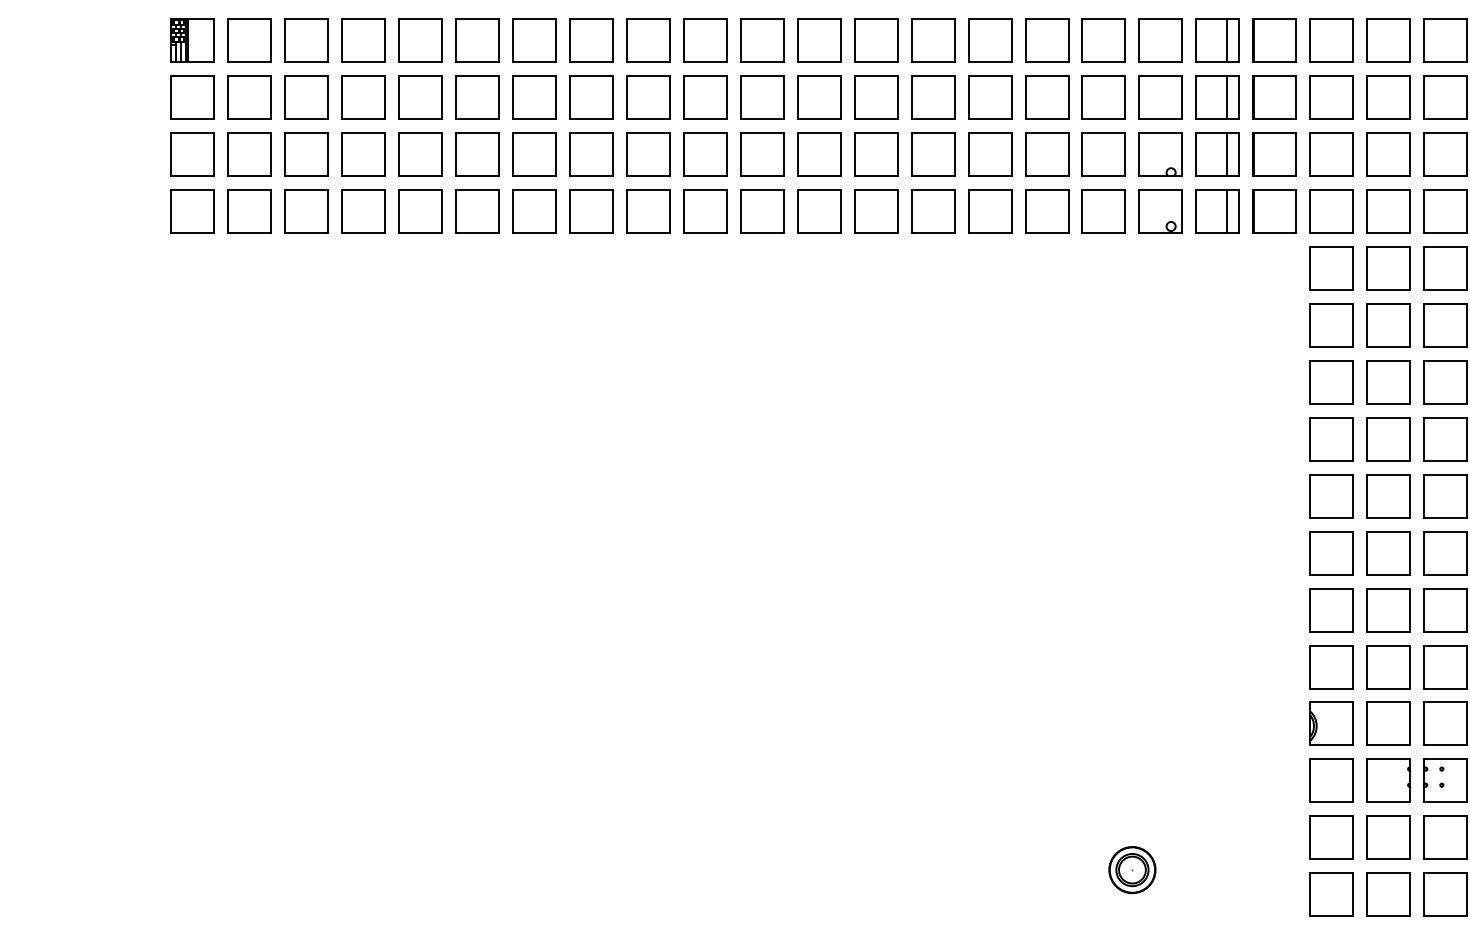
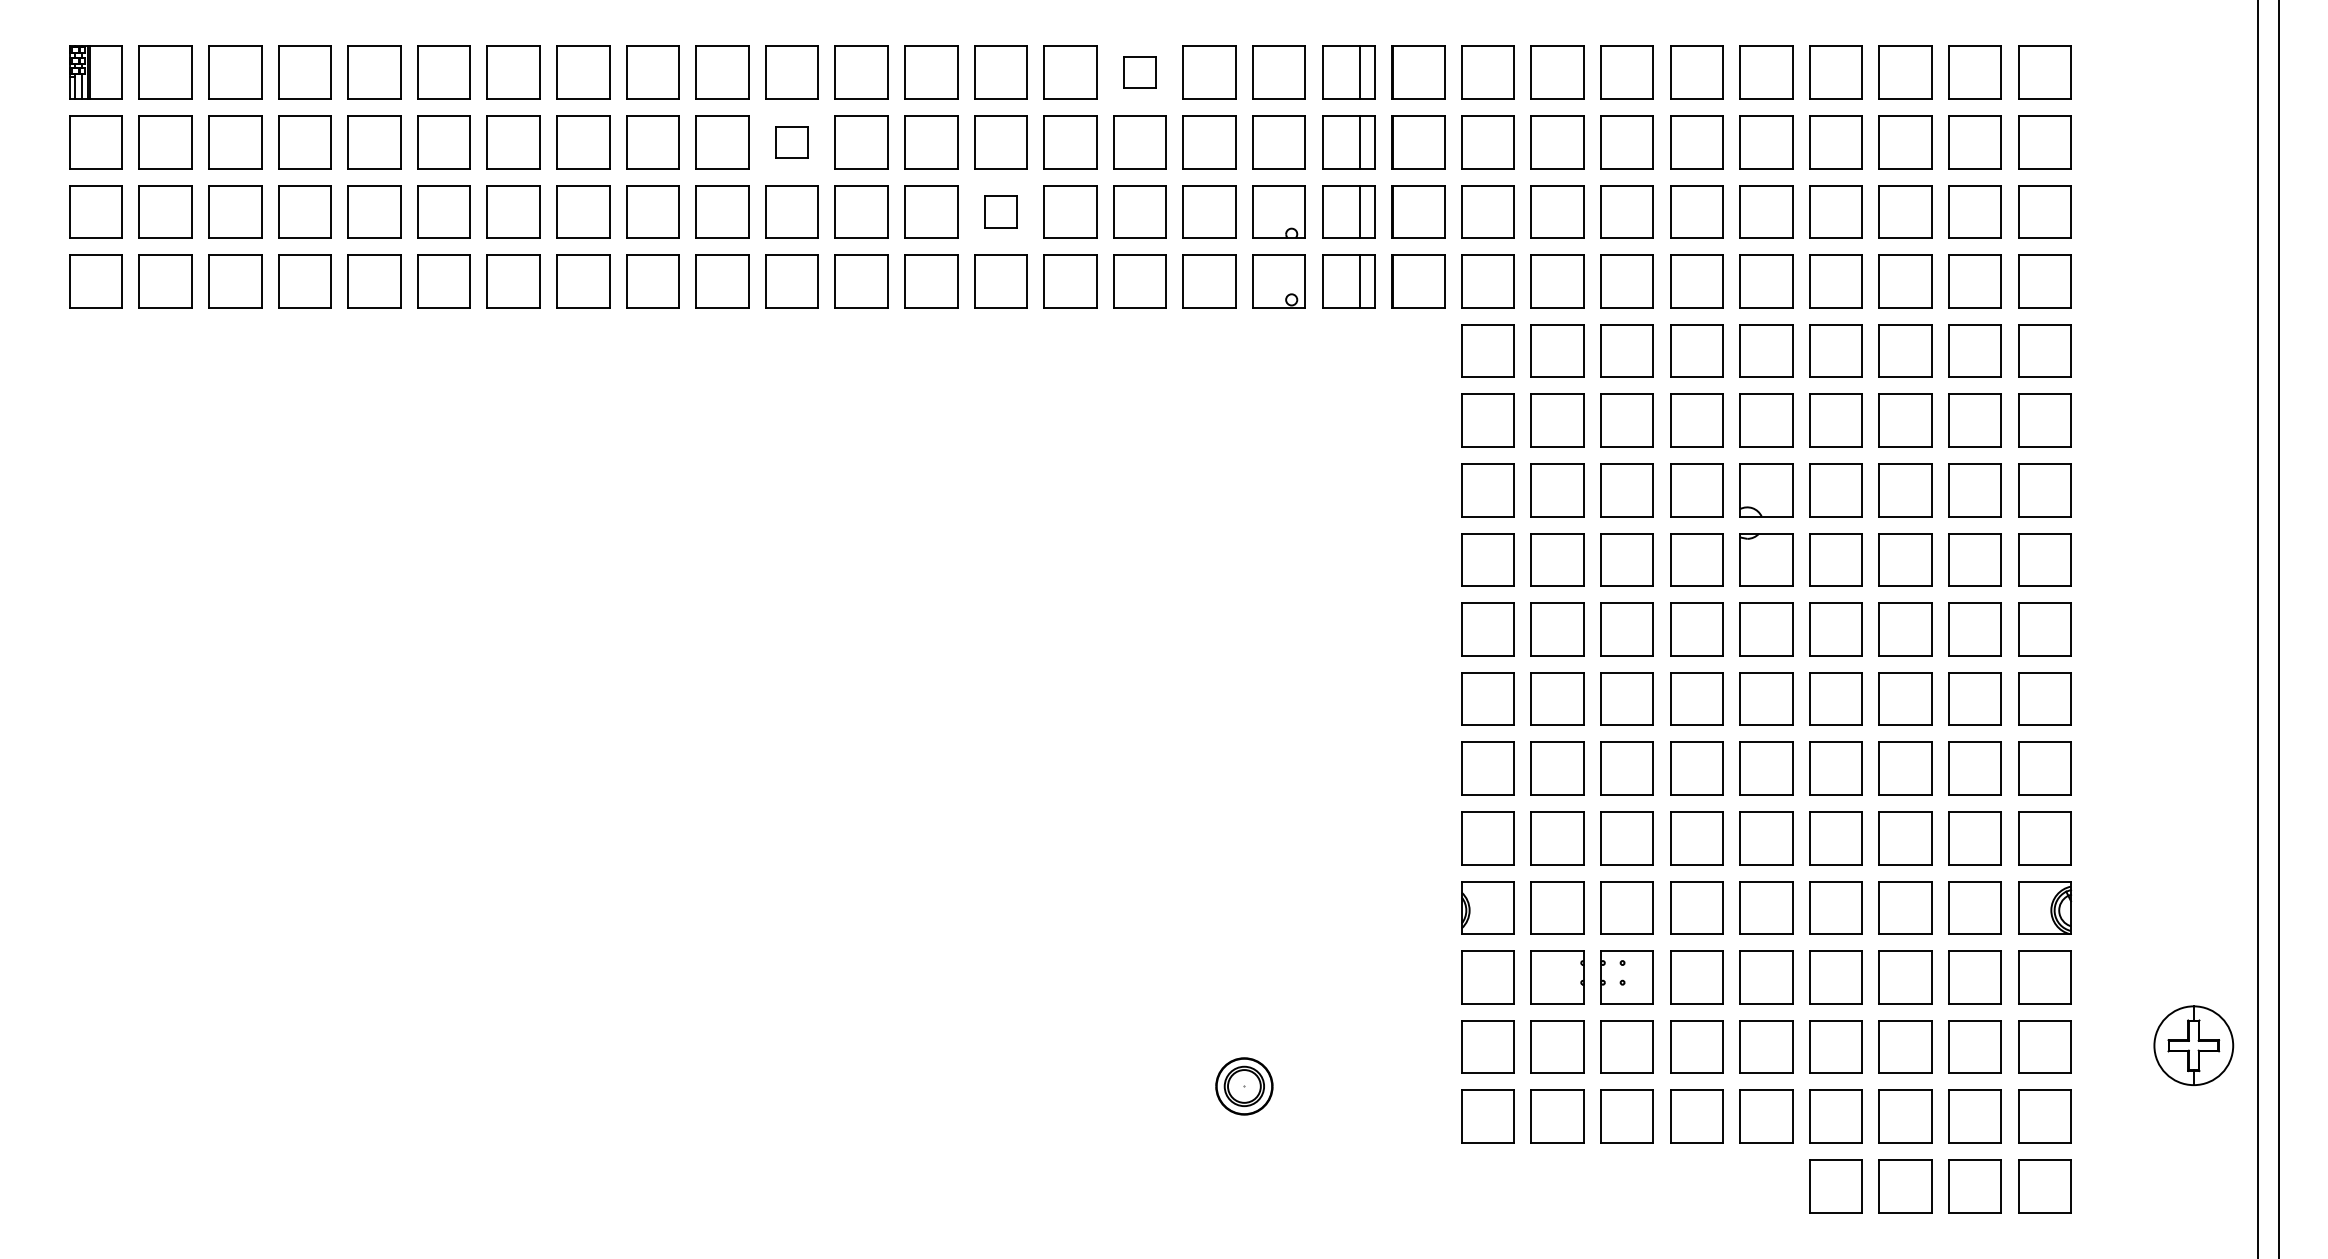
part: (1046, 40) -> (1139, 72), size x0.6
part: (761, 97) -> (791, 142), size x0.6
part: (932, 154) -> (1000, 211), size x0.6

